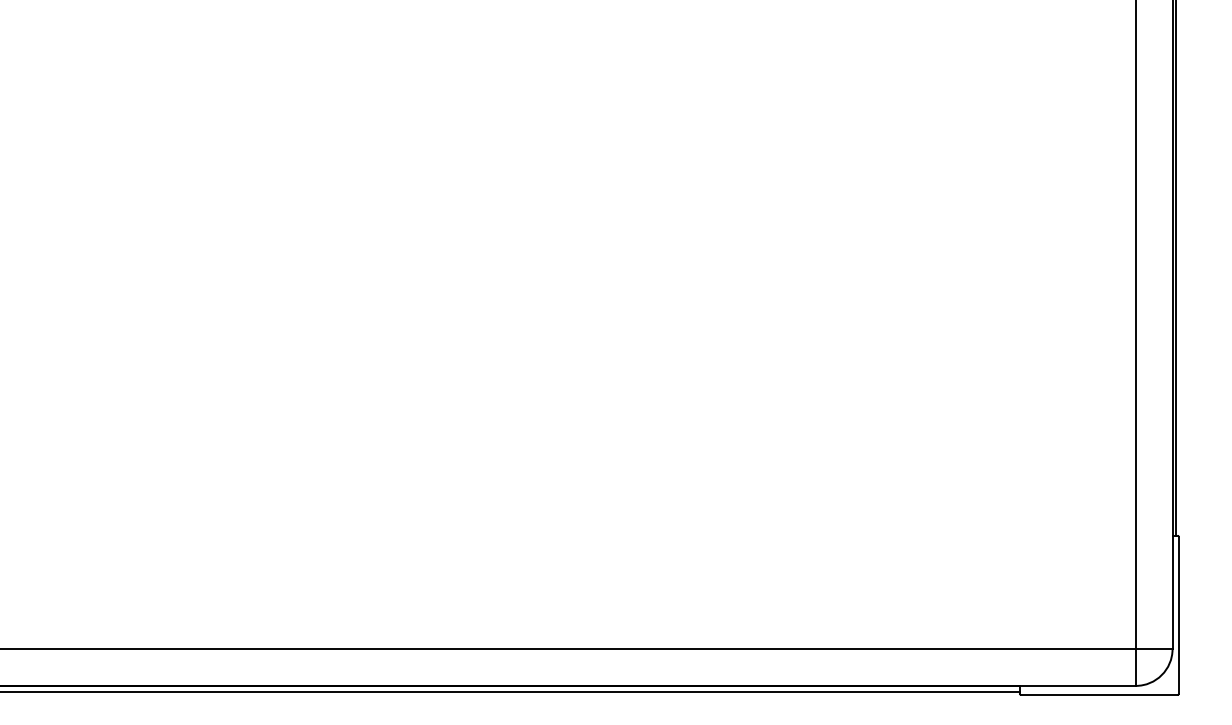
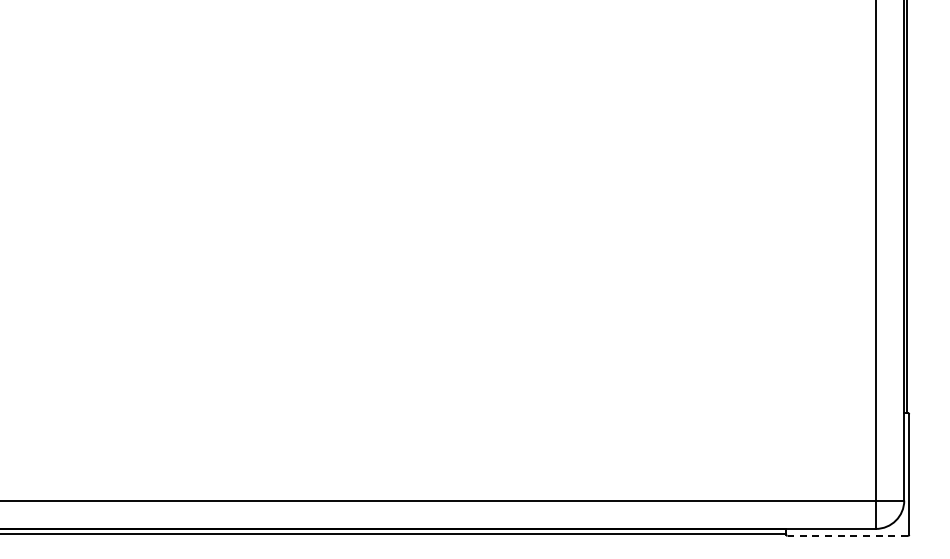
line: (1098, 694) -> (847, 535), solid -> dashed

